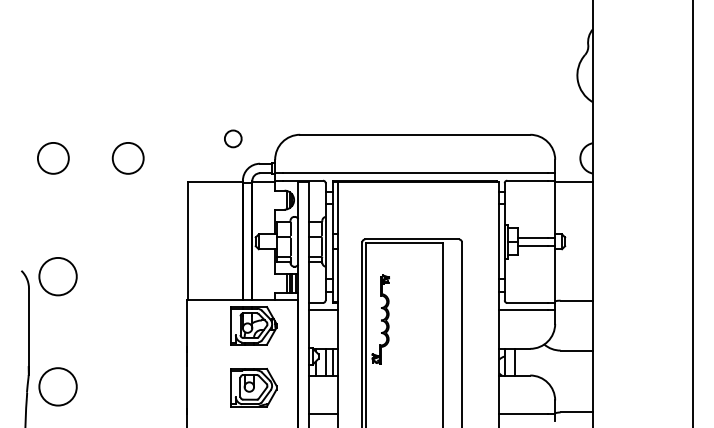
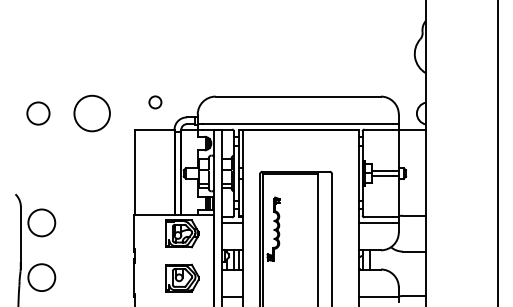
circle: (233, 138) -> (155, 102), moved
circle: (127, 157) -> (91, 112), size x1.6
circle: (57, 276) -> (41, 222), moved

